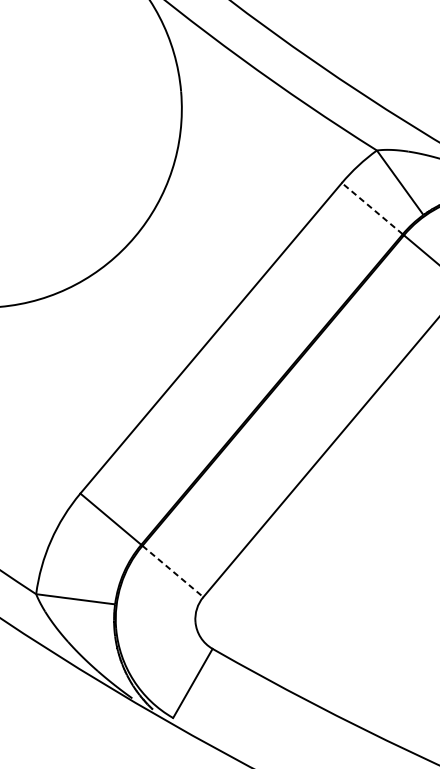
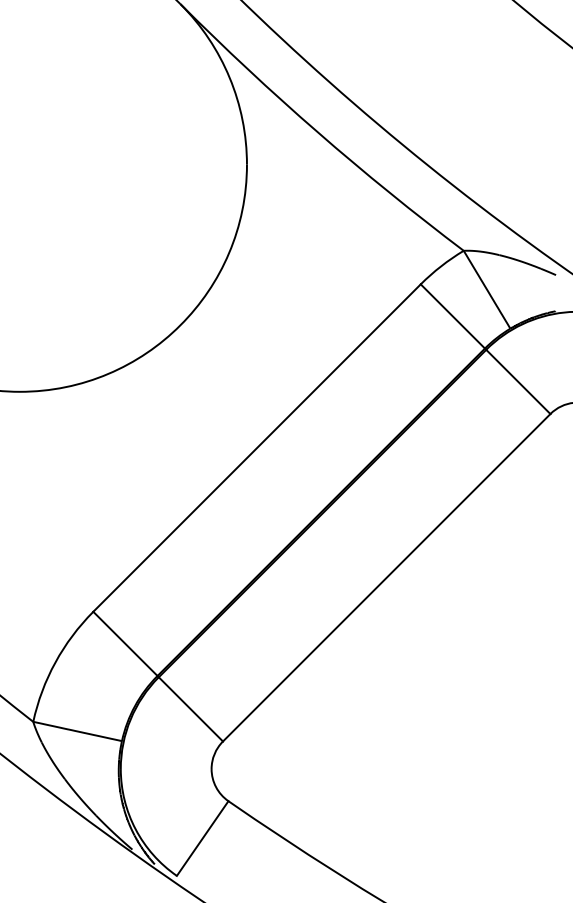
line: (372, 208) -> (452, 316), dashed -> solid
line: (173, 571) -> (191, 709), dashed -> solid

